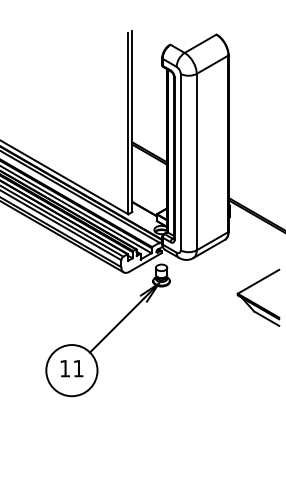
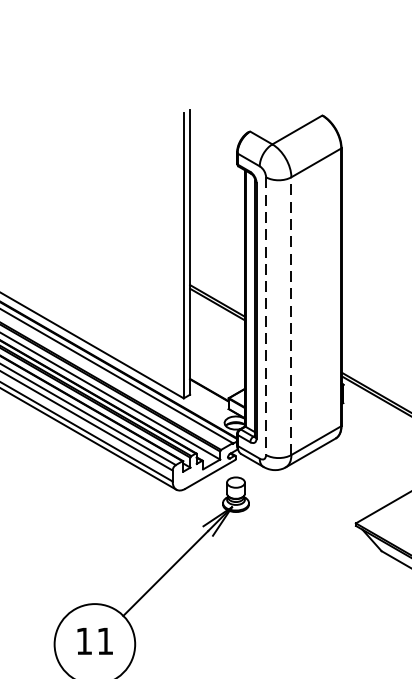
line: (196, 161) -> (290, 315), solid -> dashed
line: (180, 162) -> (265, 316), solid -> dashed

